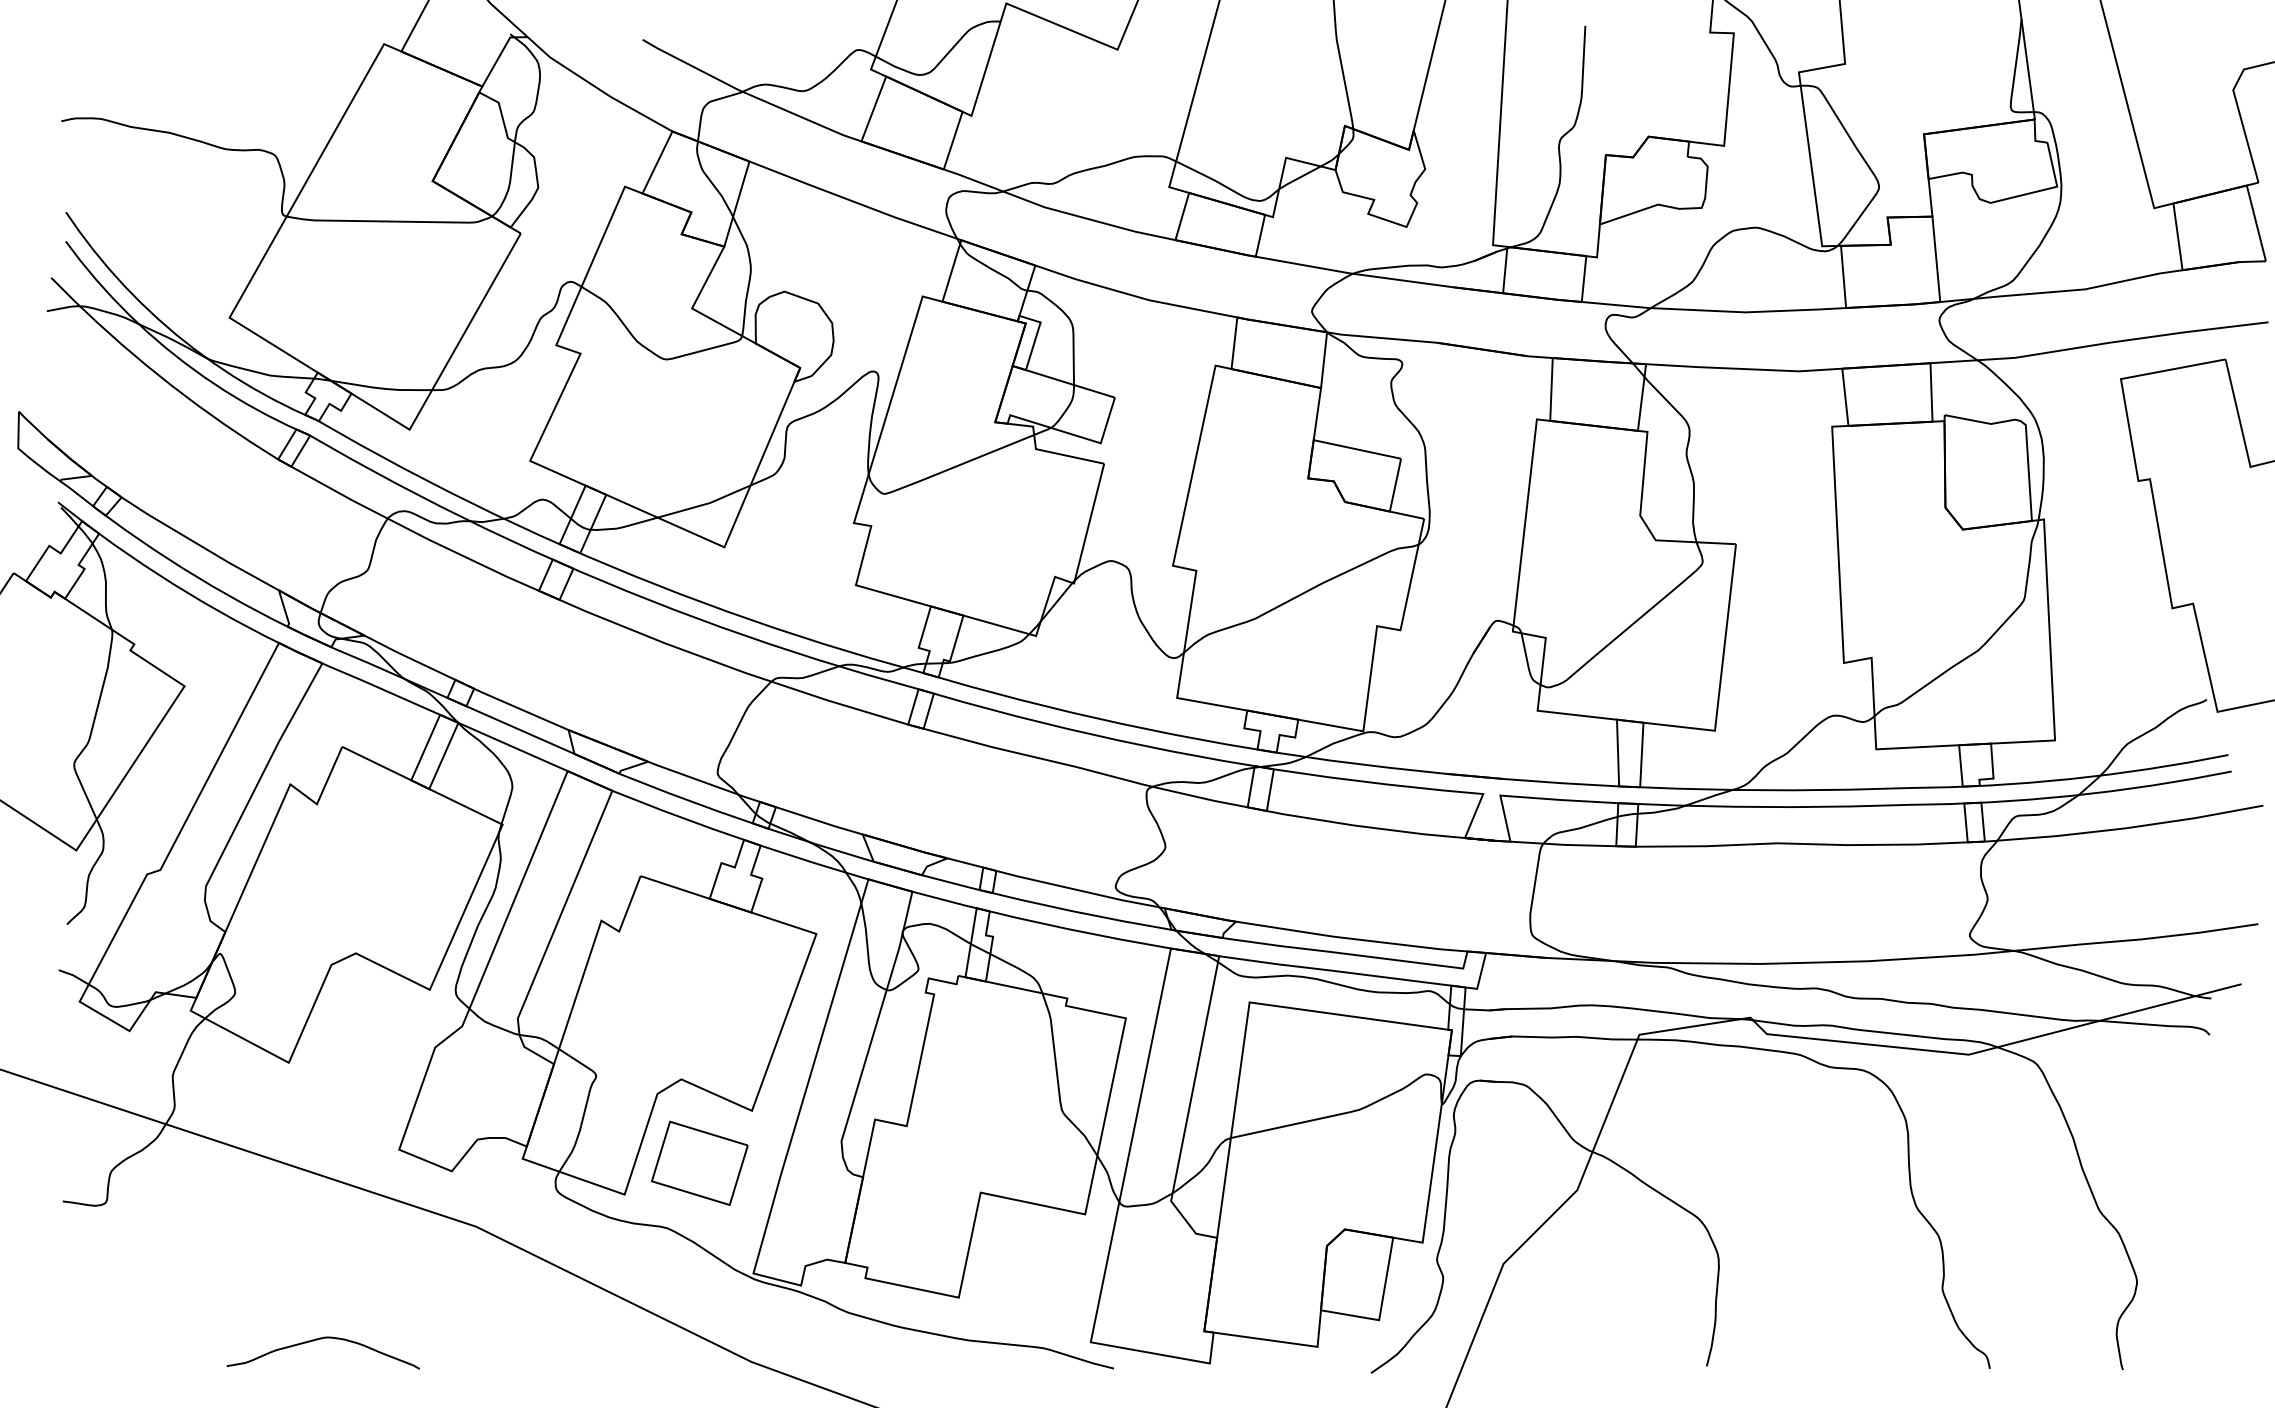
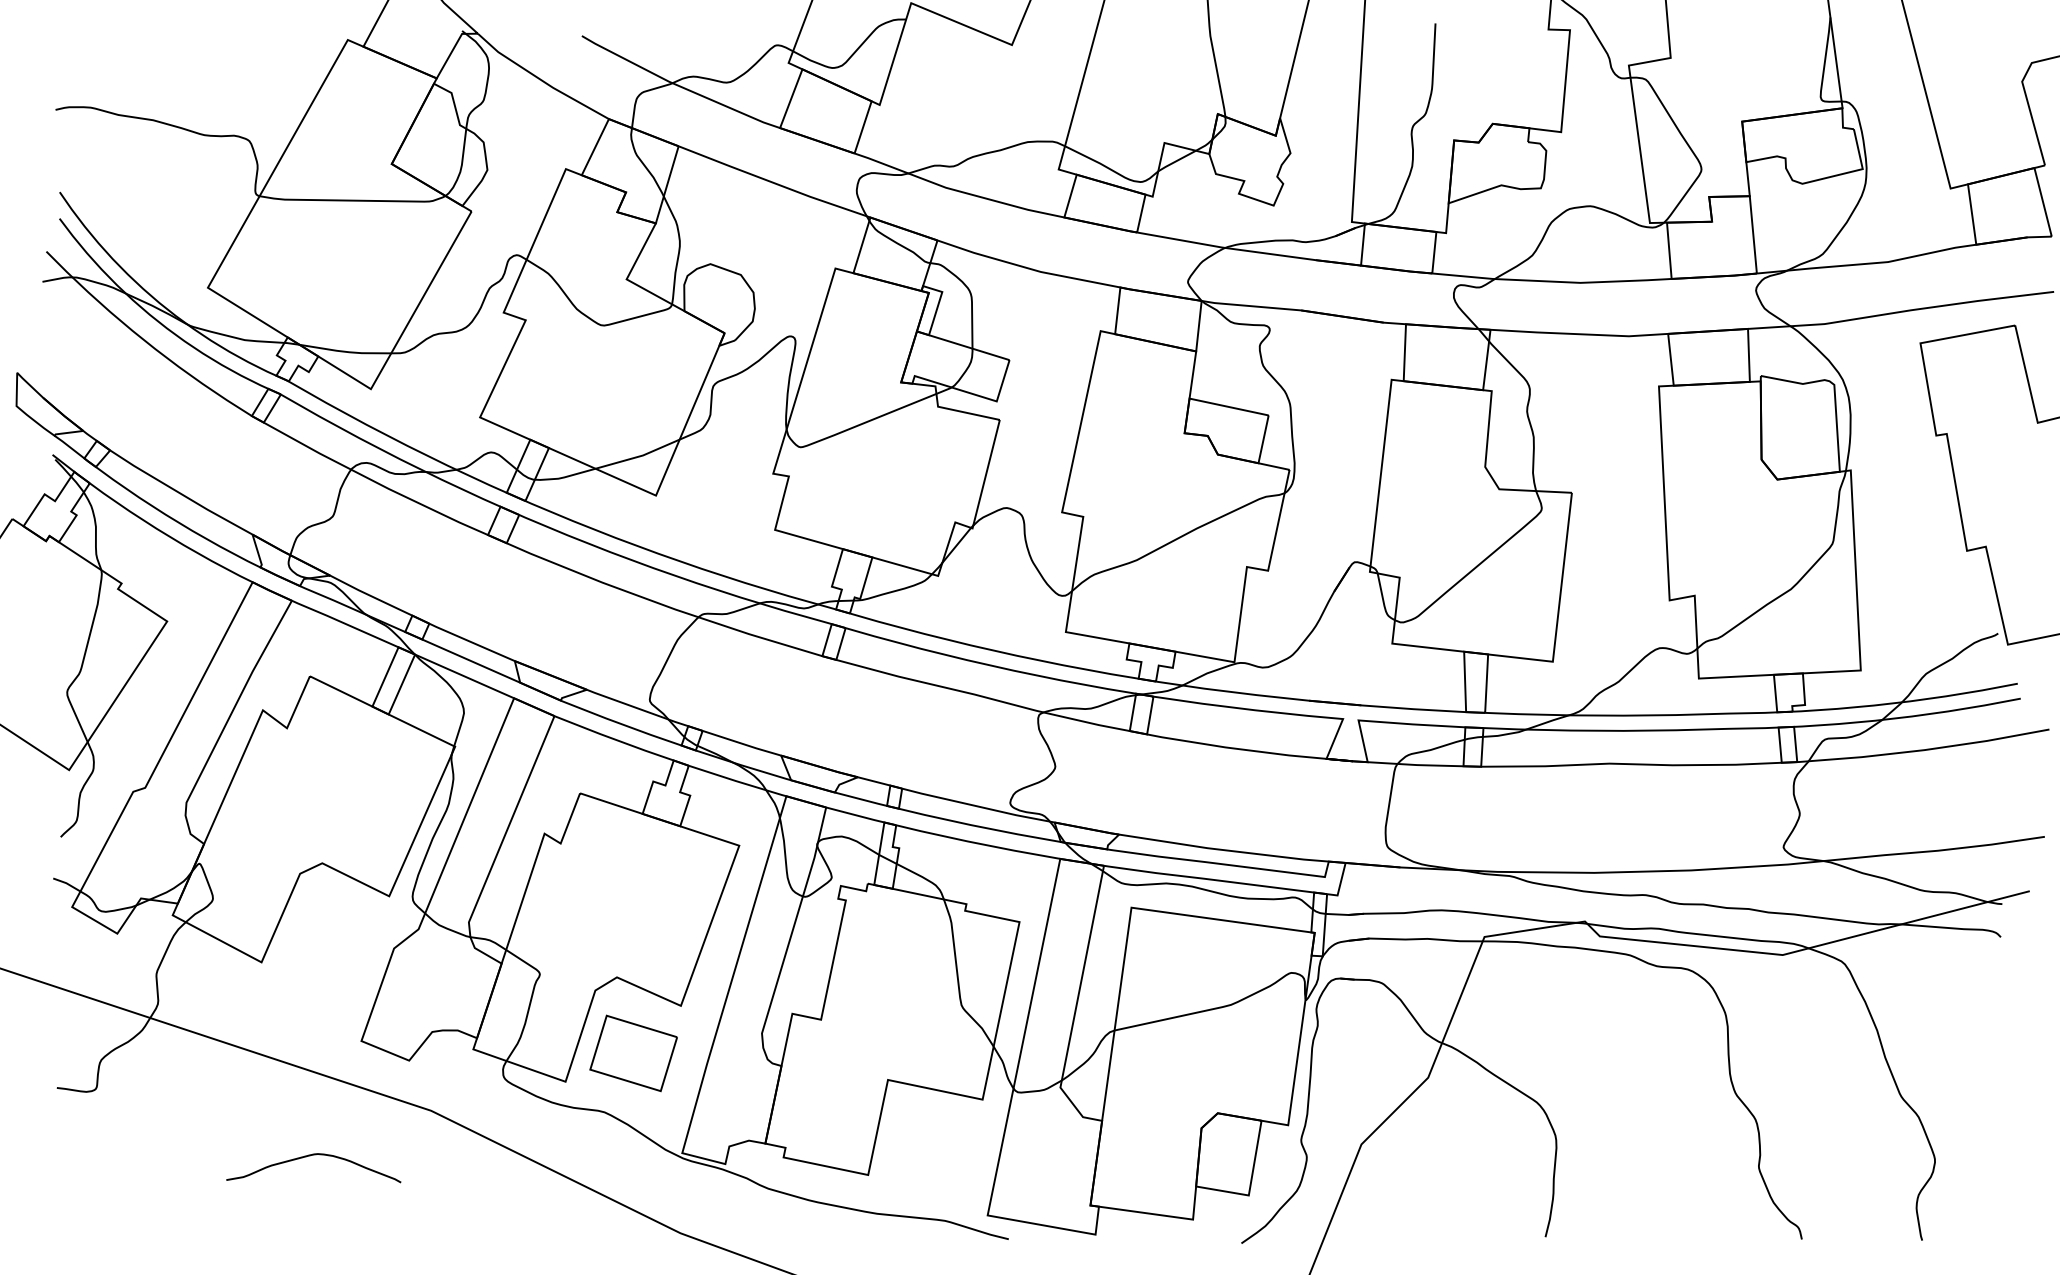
curve: (319, 1340) -> (310, 1156), moved

